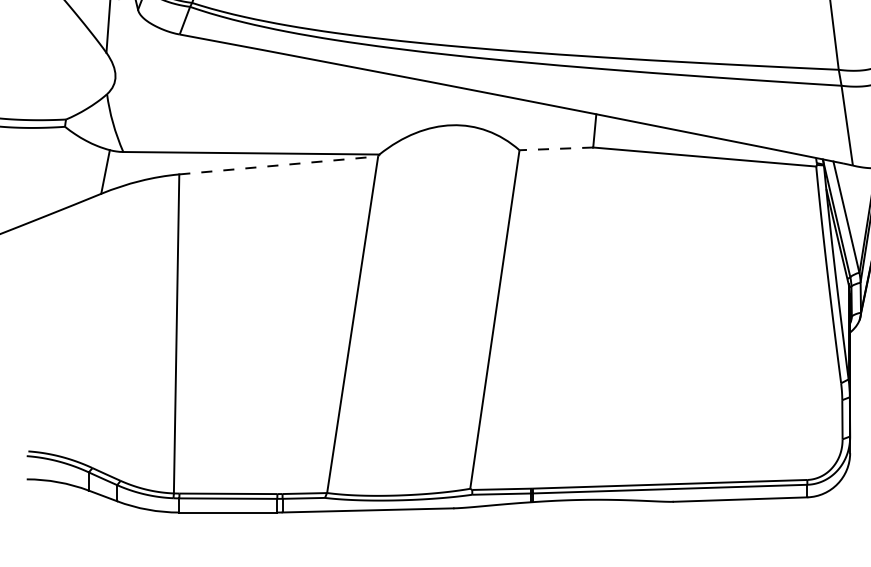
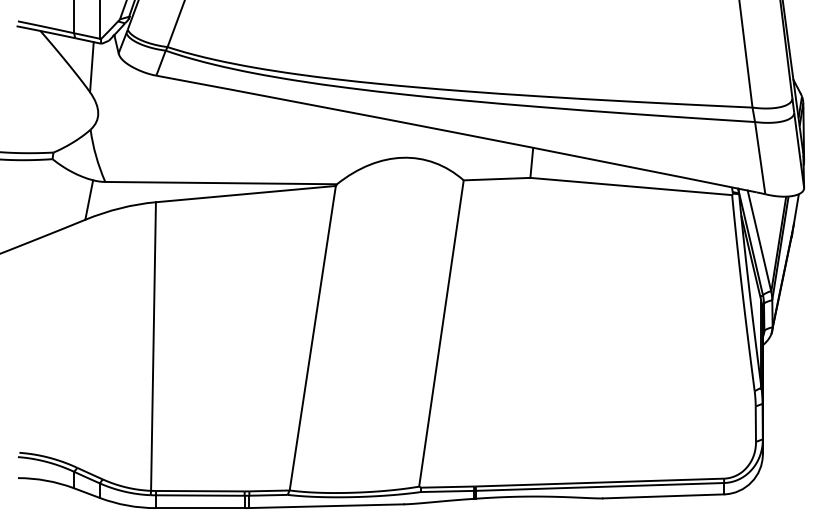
line: (555, 149) -> (496, 179), dashed -> solid
line: (279, 165) -> (246, 194), dashed -> solid

